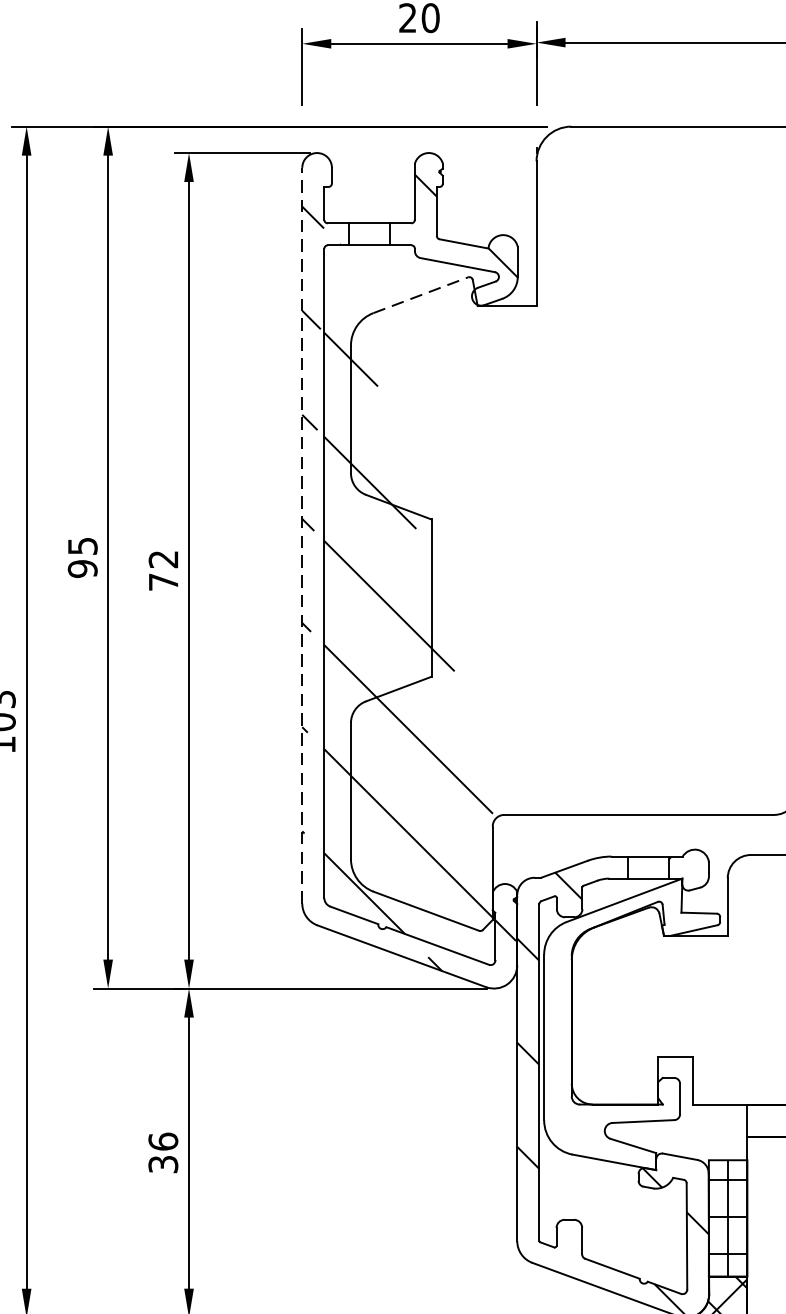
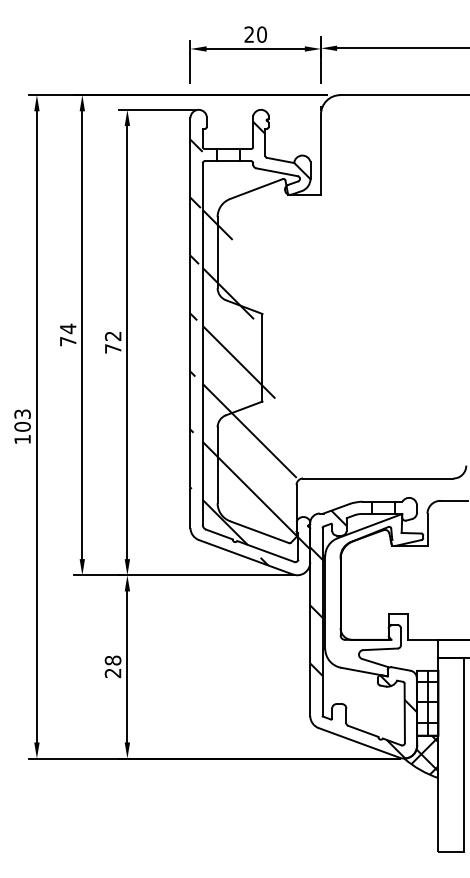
line: (420, 294) -> (256, 188), dashed -> solid
line: (302, 536) -> (190, 323), dashed -> solid
text: (81, 556) -> (67, 334), 95 -> 74
text: (162, 1152) -> (112, 666), 36 -> 28

